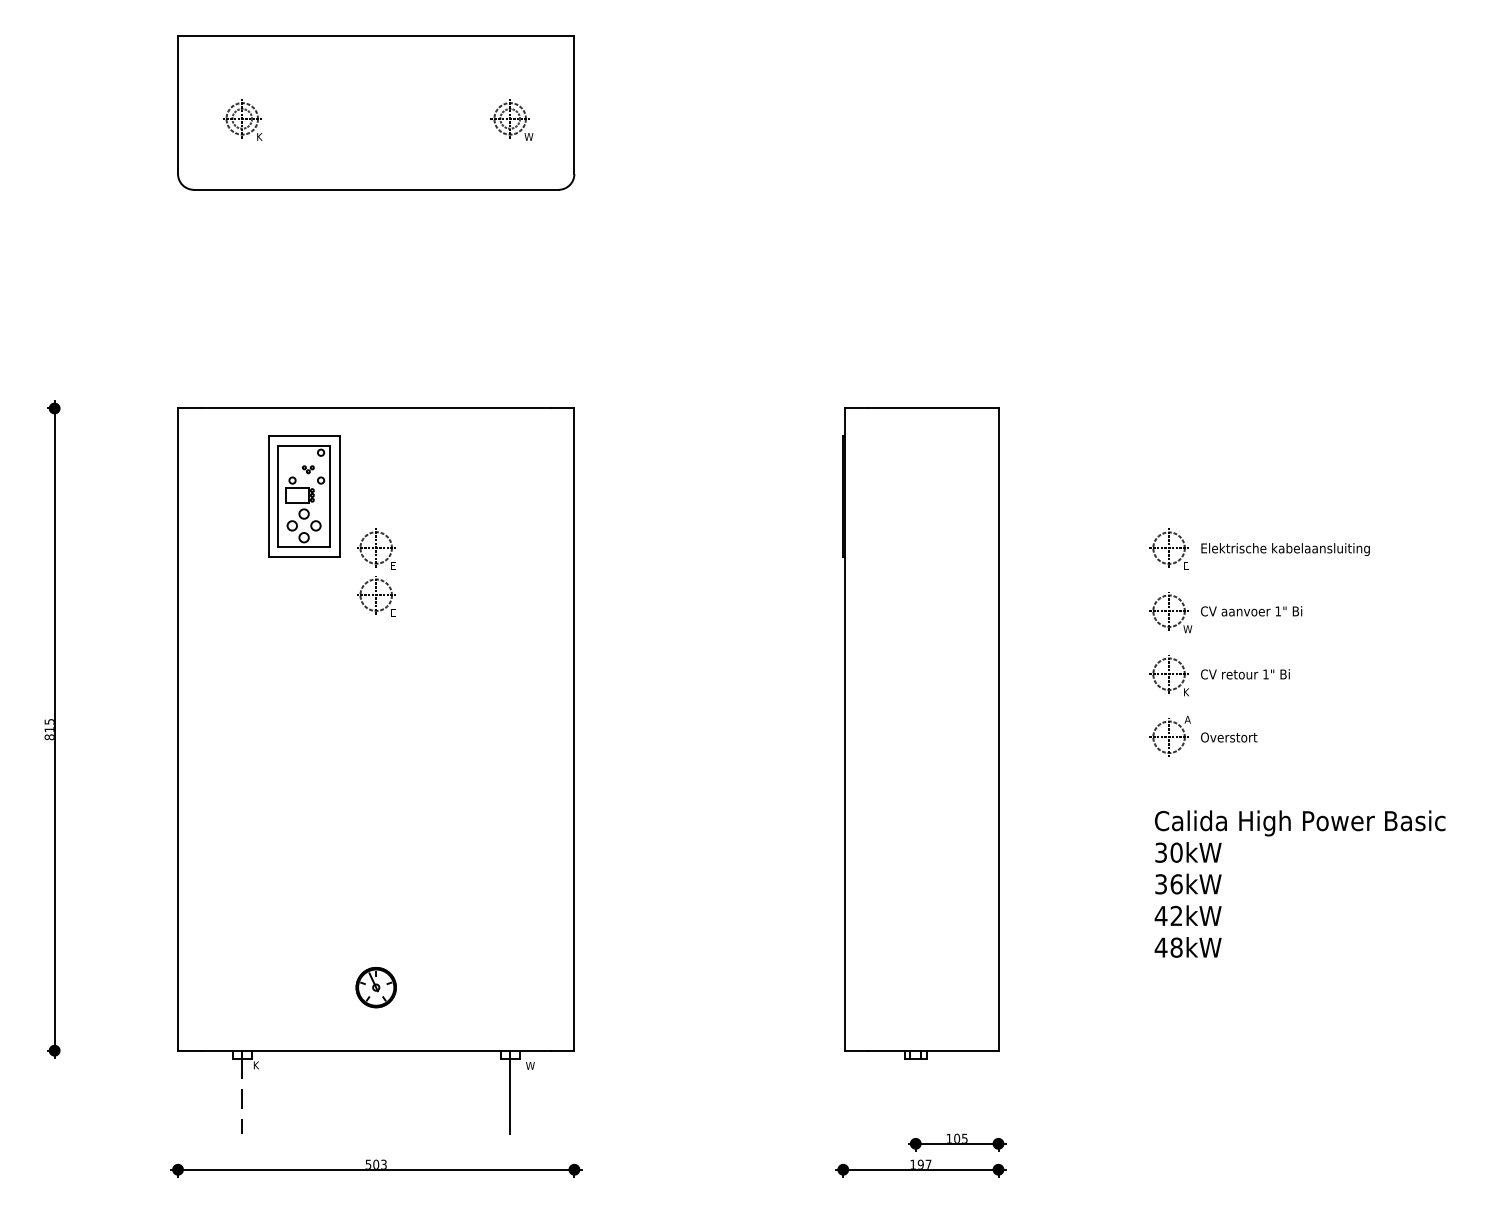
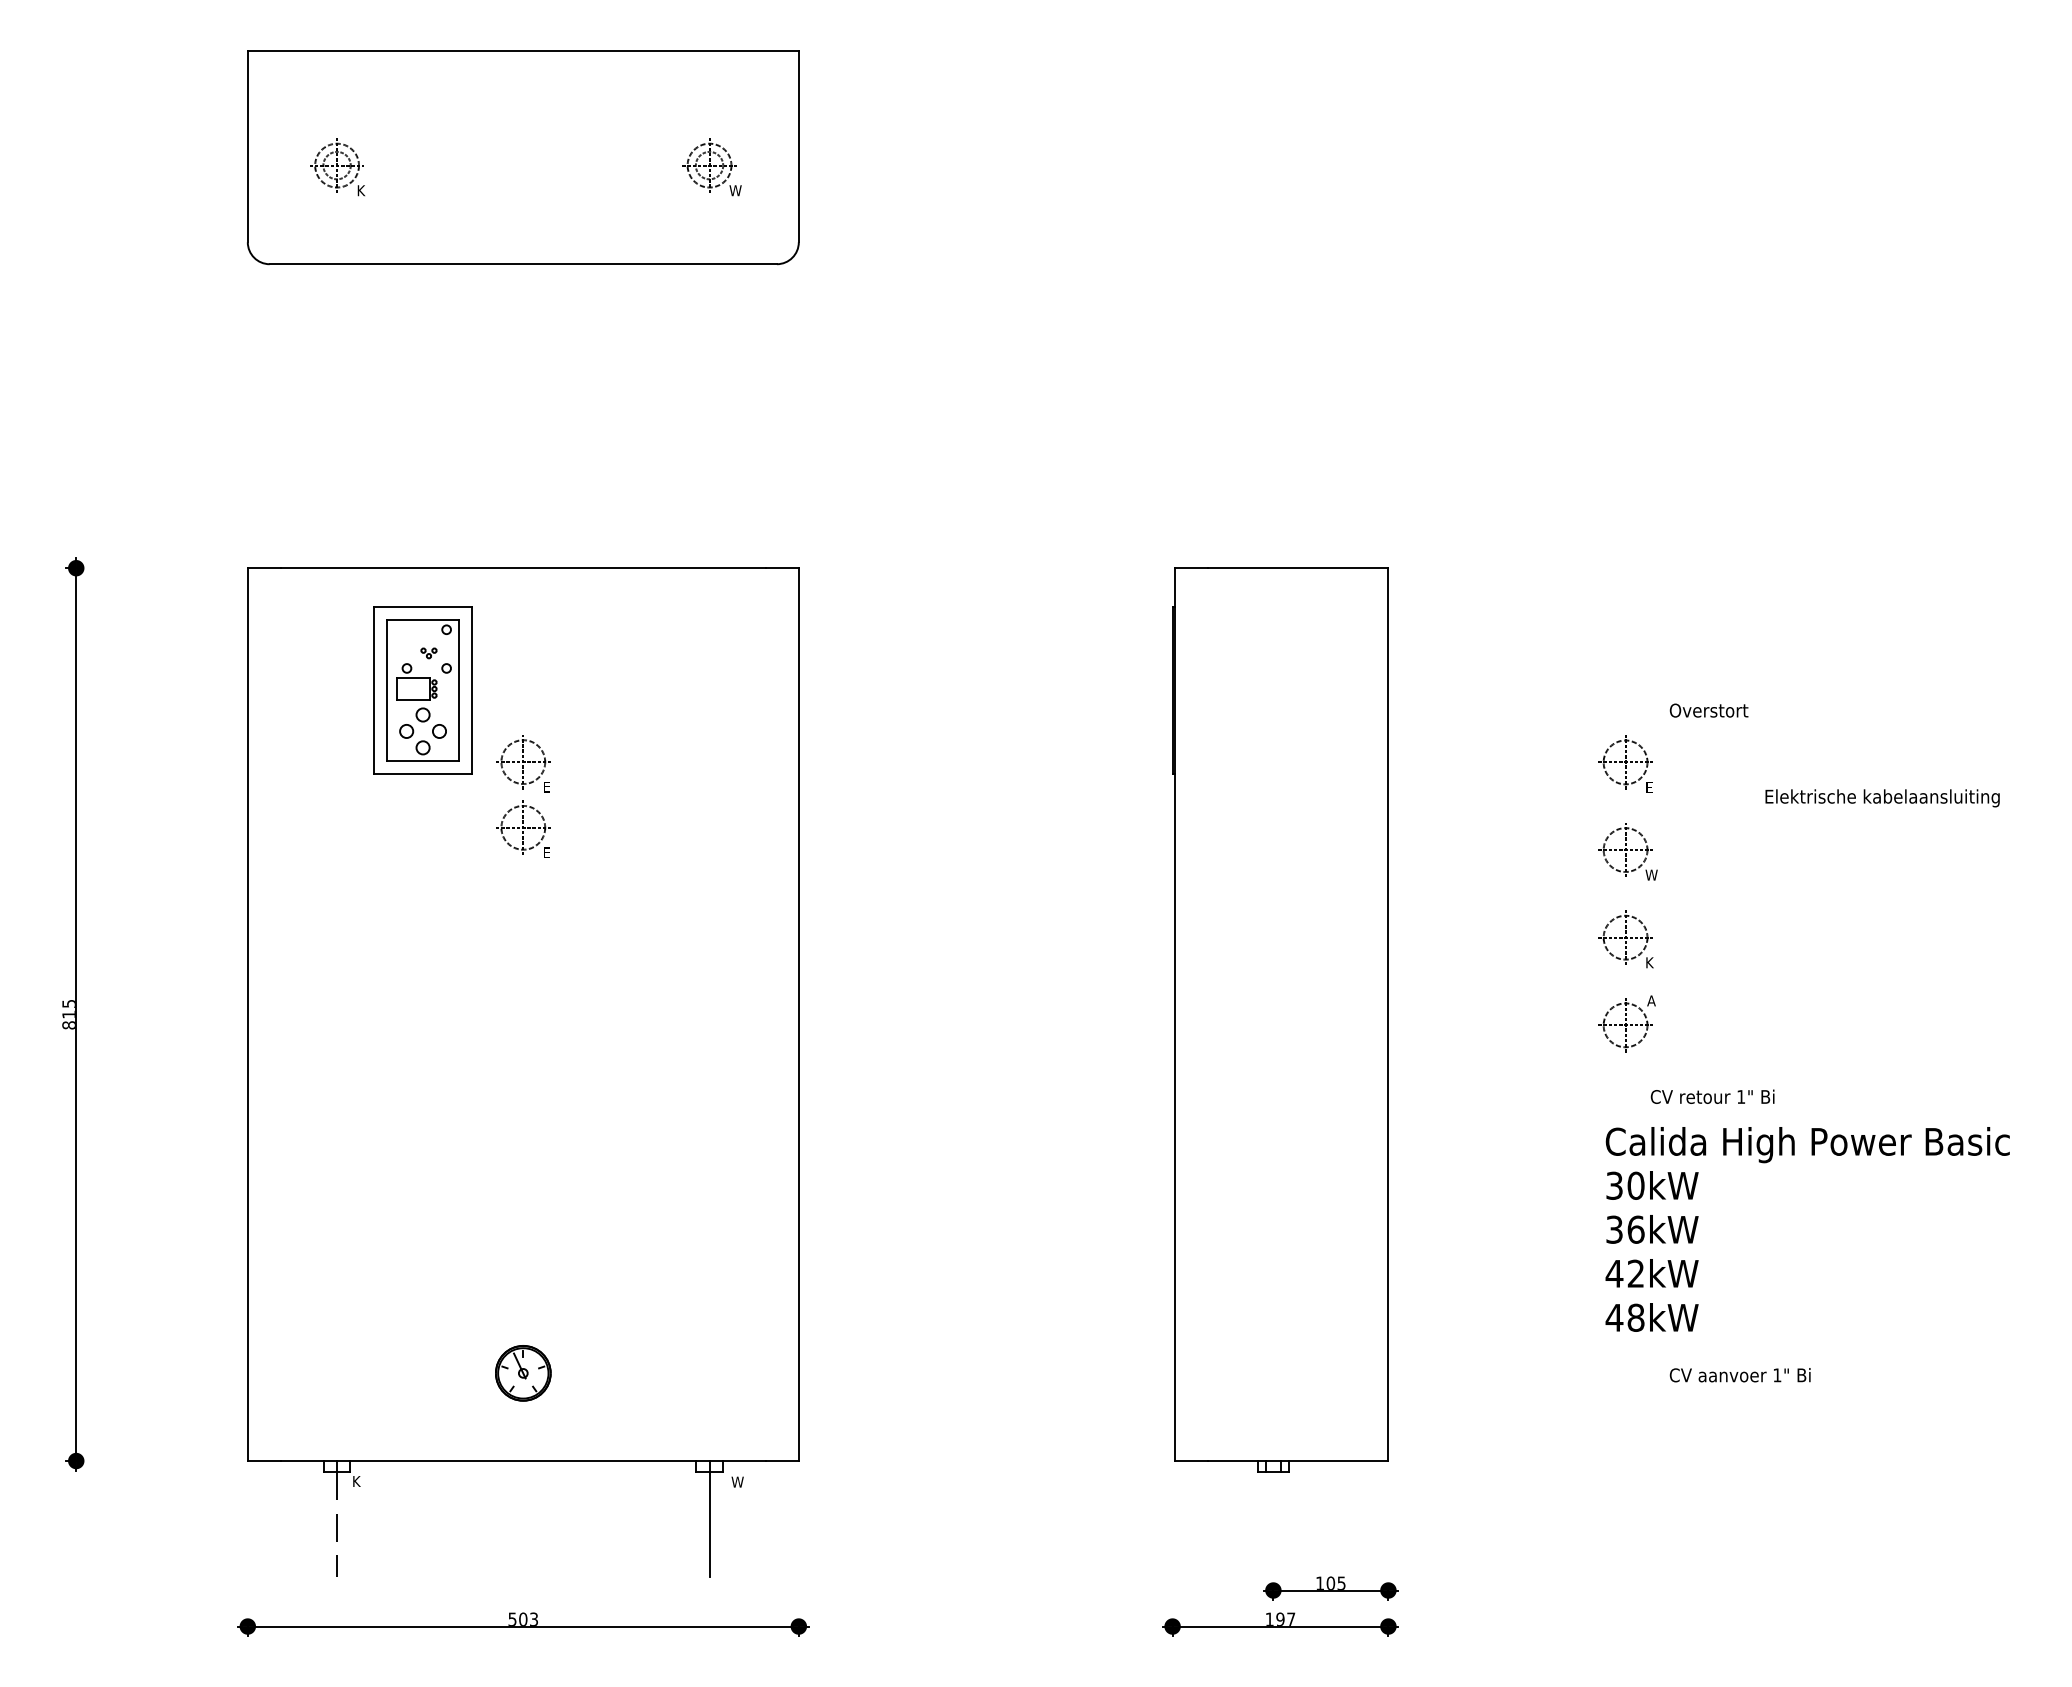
text: (1285, 549) -> (1882, 798), moved
text: (1251, 611) -> (1739, 1375), moved
text: (1245, 674) -> (1712, 1096), moved
text: (1228, 737) -> (1708, 710), moved

